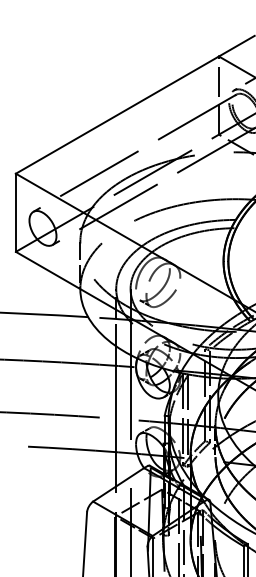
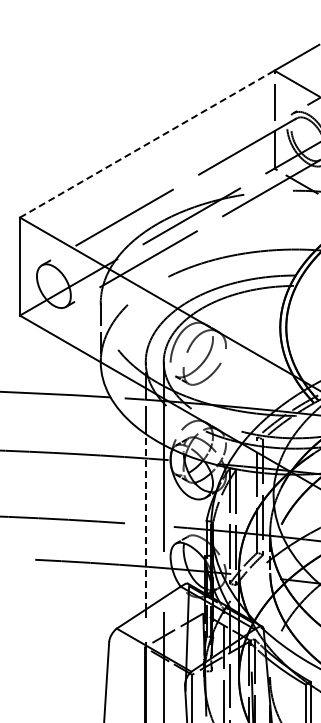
line: (117, 115) -> (147, 144), solid -> dashed
line: (116, 416) -> (145, 521), solid -> dashed

